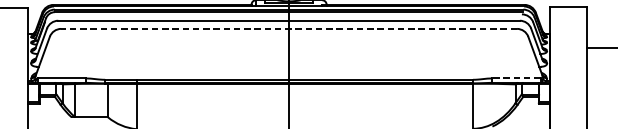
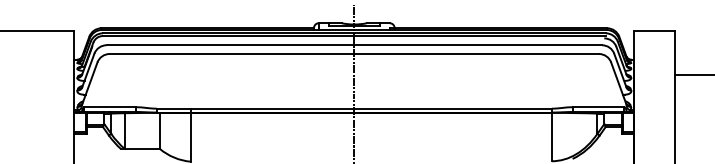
line: (289, 29) -> (354, 54), dashed -> solid
line: (516, 78) -> (598, 107), dashed -> solid

